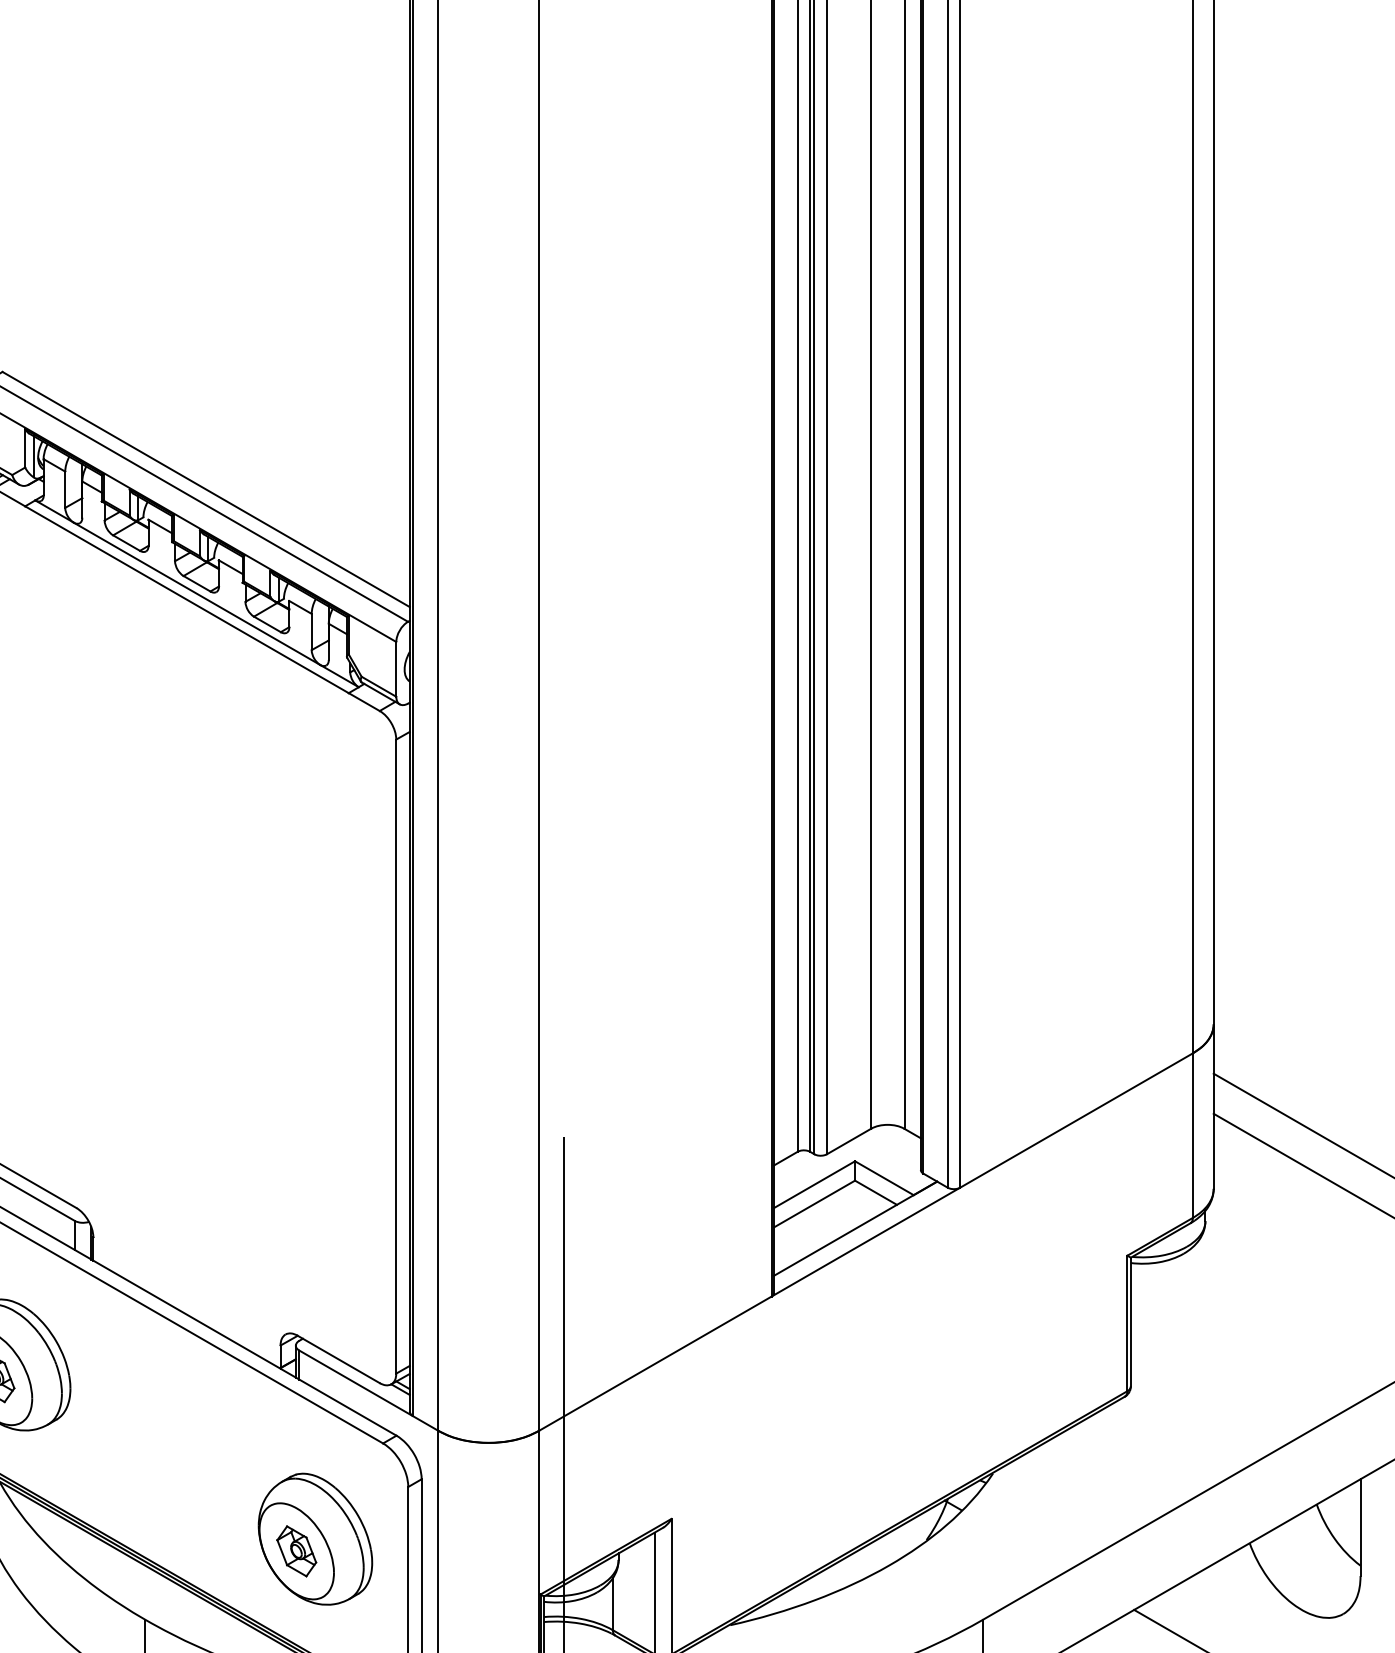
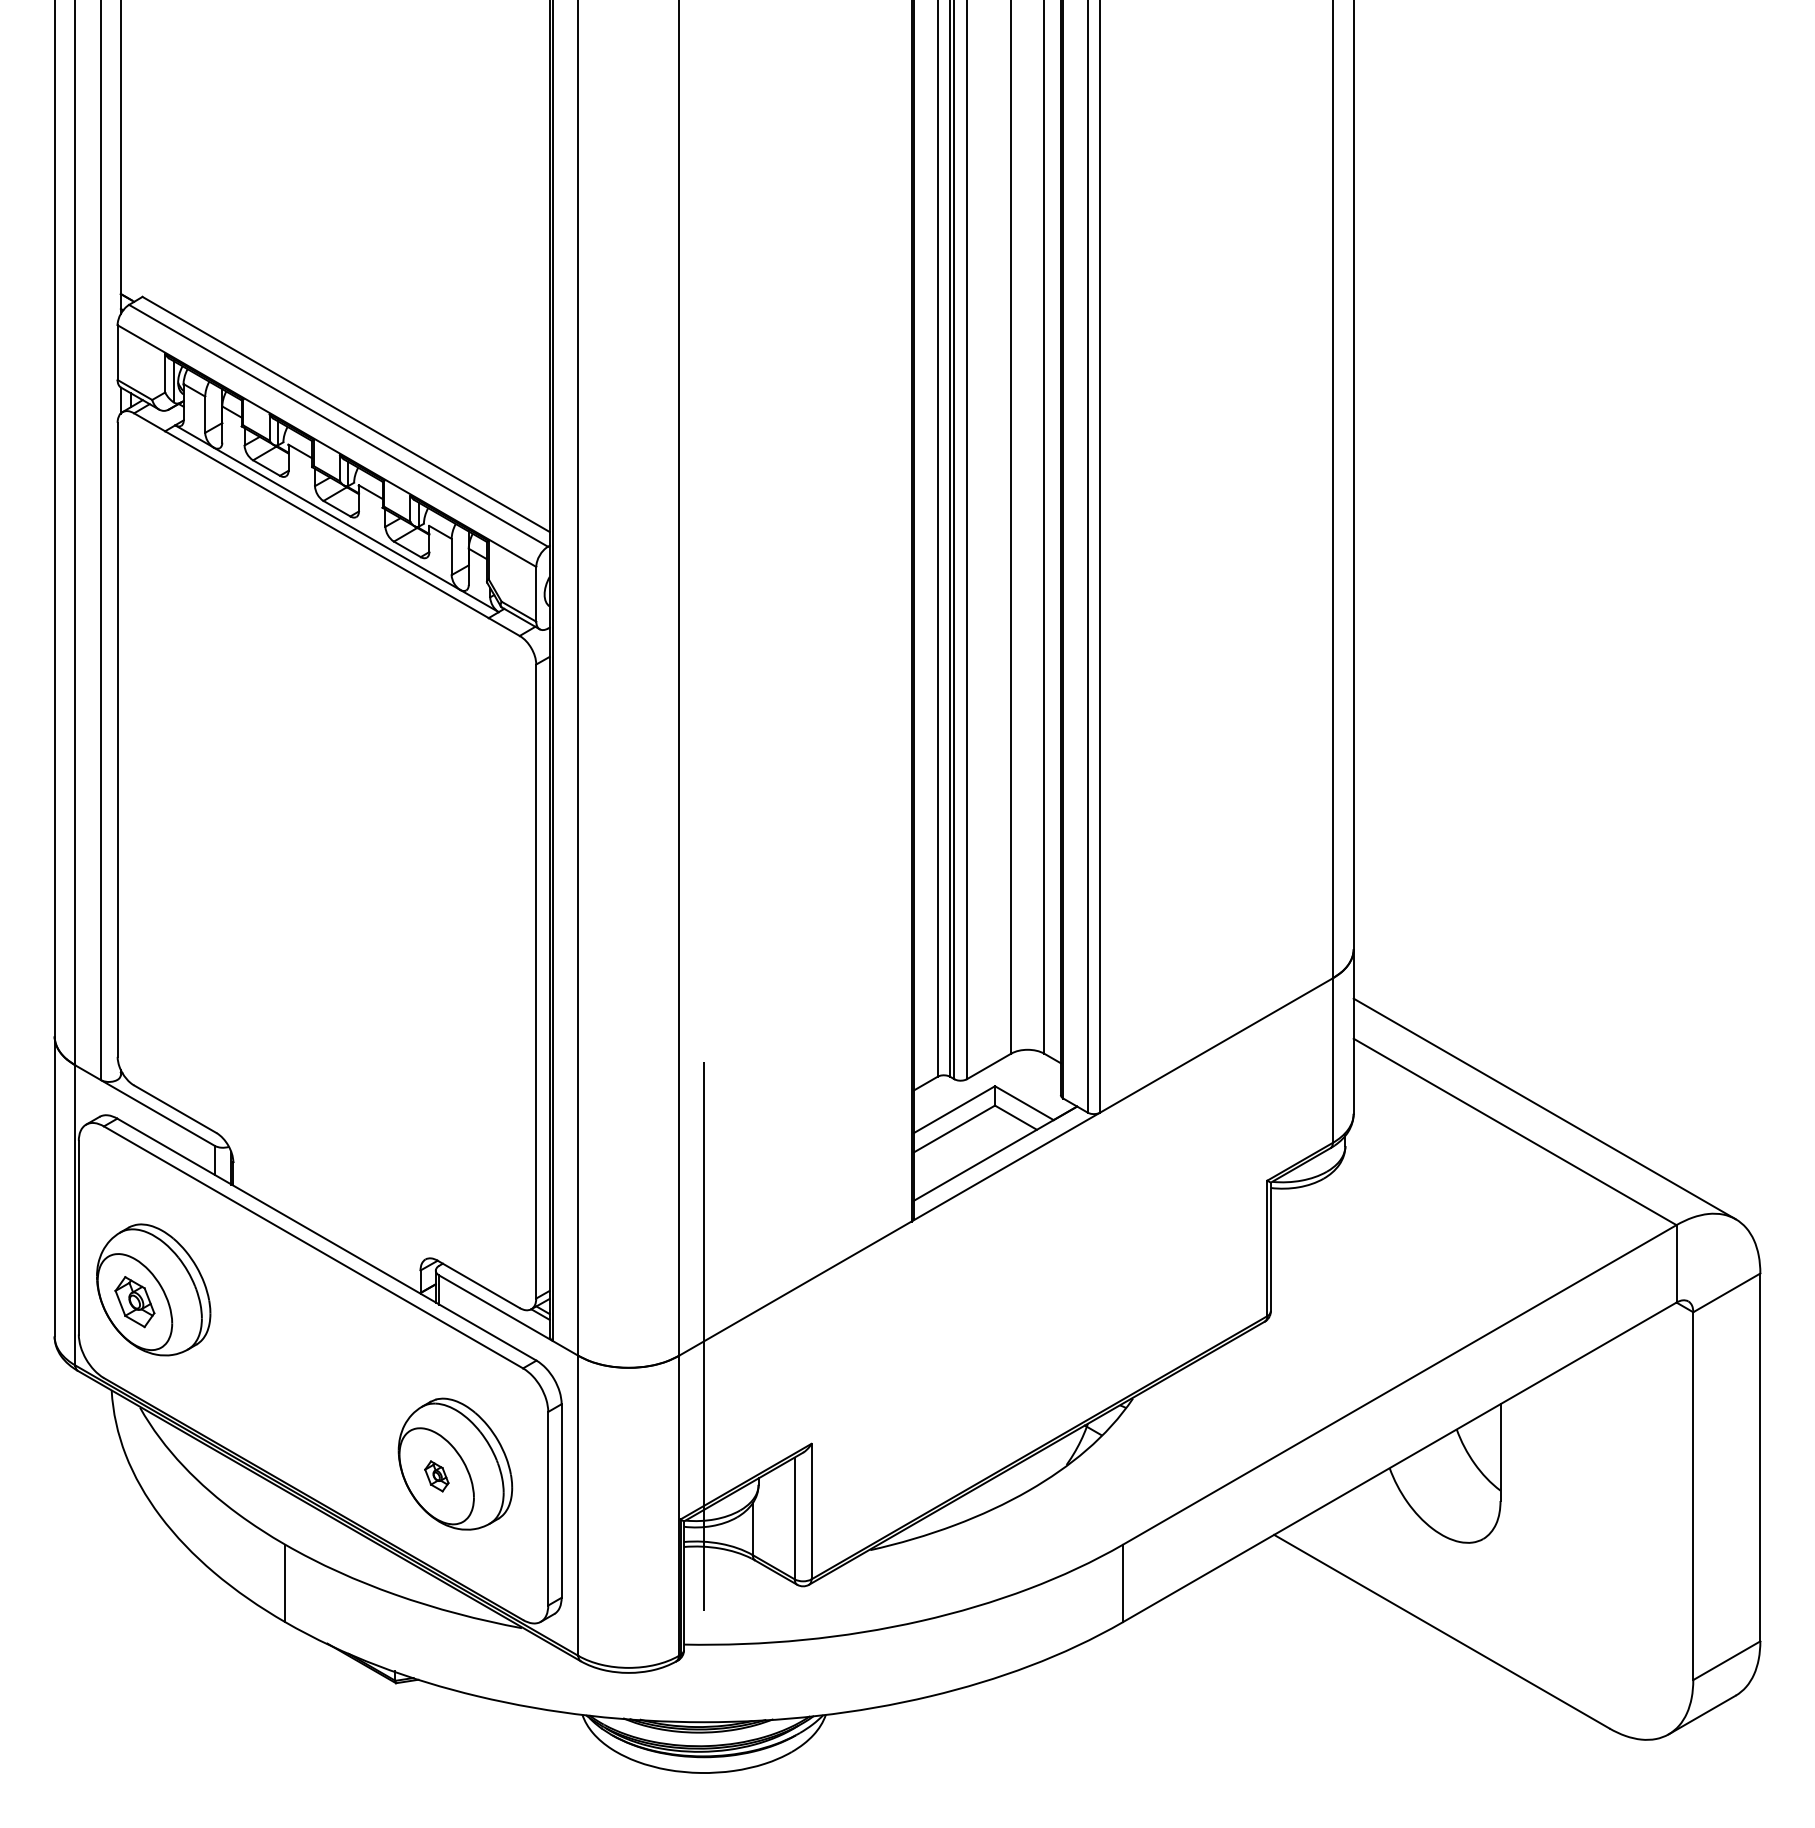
part: (296, 1551) -> (436, 1476), size x0.6

